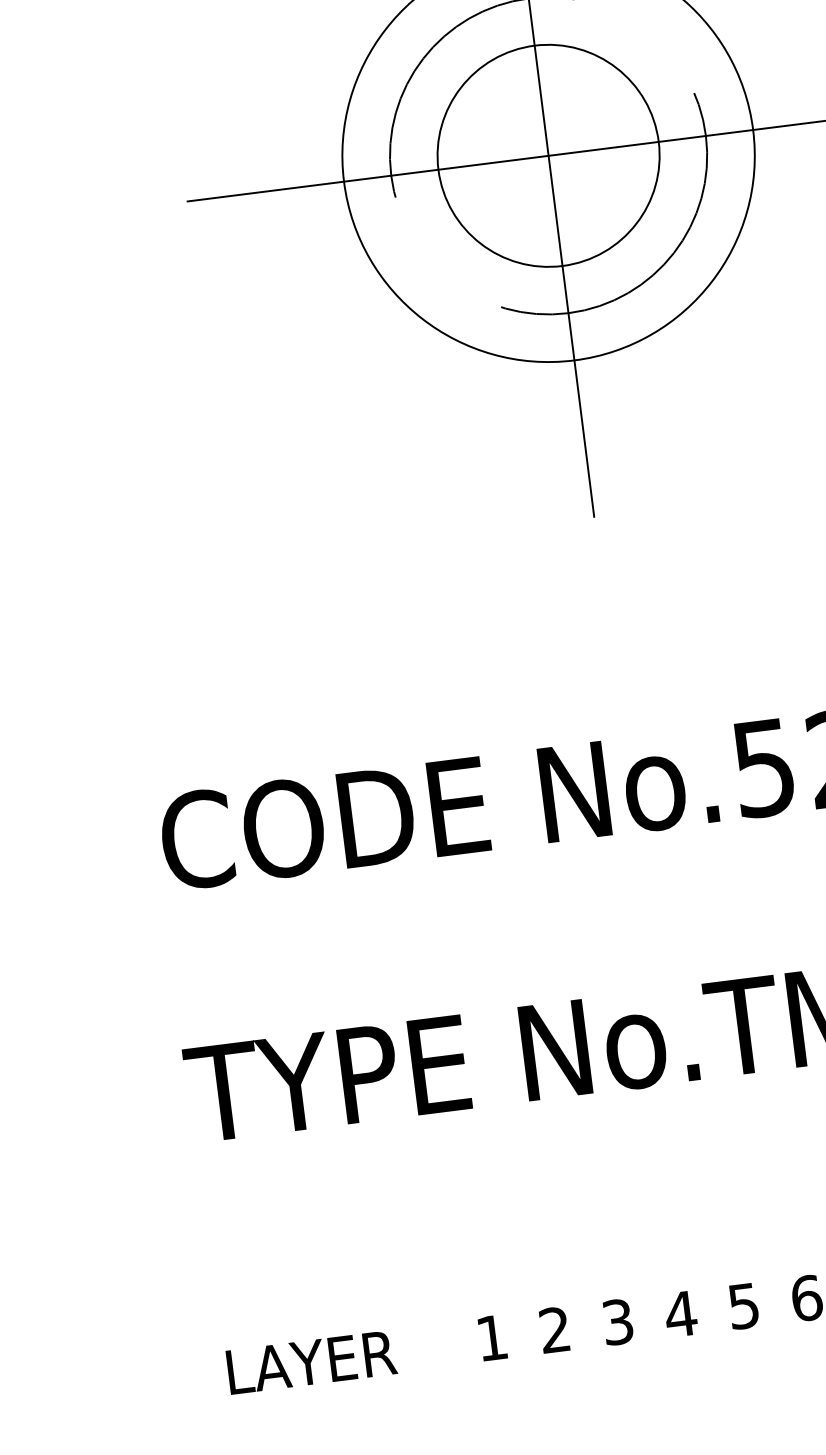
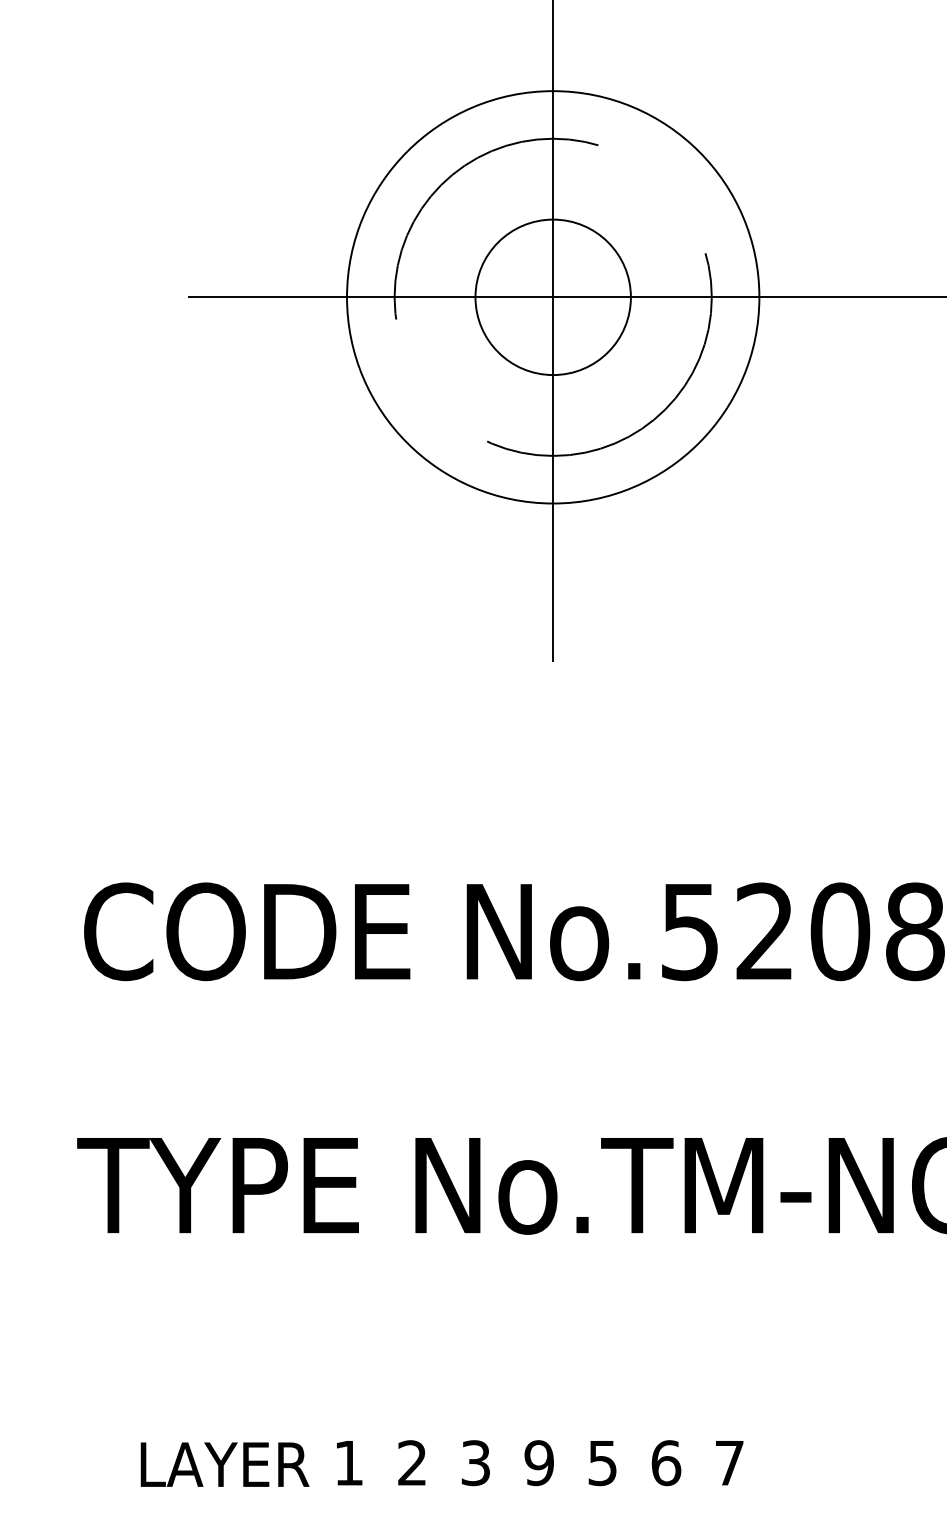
circle: (548, 155) -> (553, 297), size x0.7
text: (680, 1314) -> (538, 1463), 4 -> 9
text: (311, 1362) -> (224, 1464), moved

